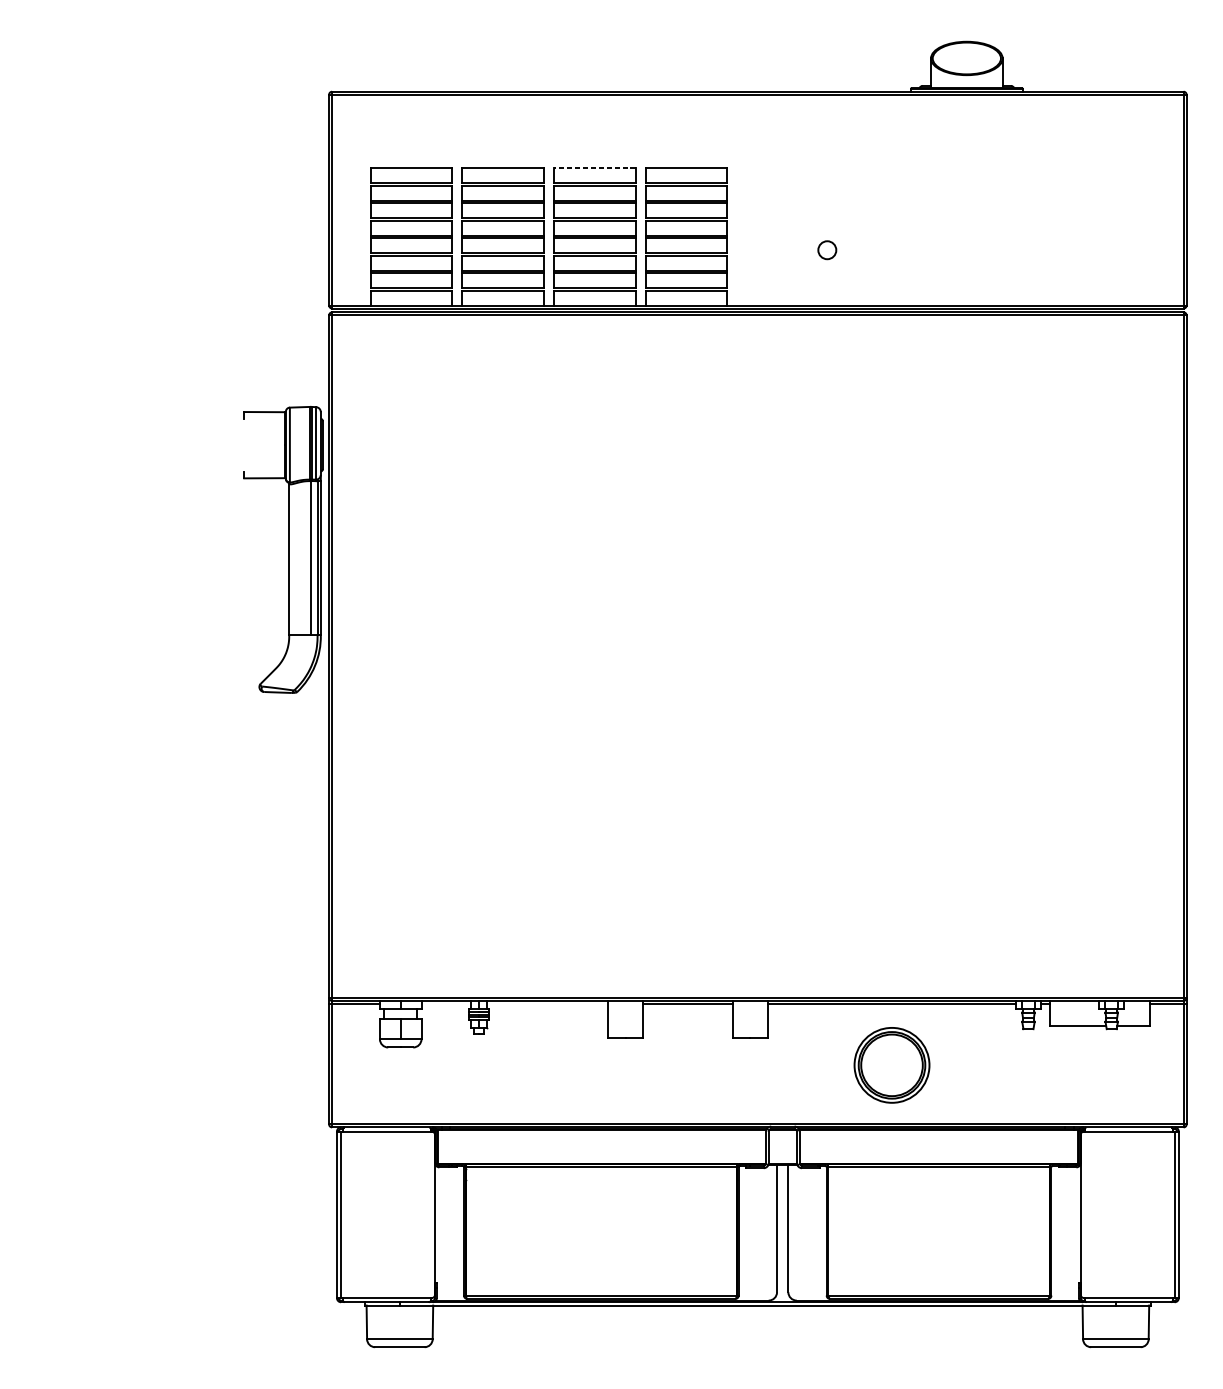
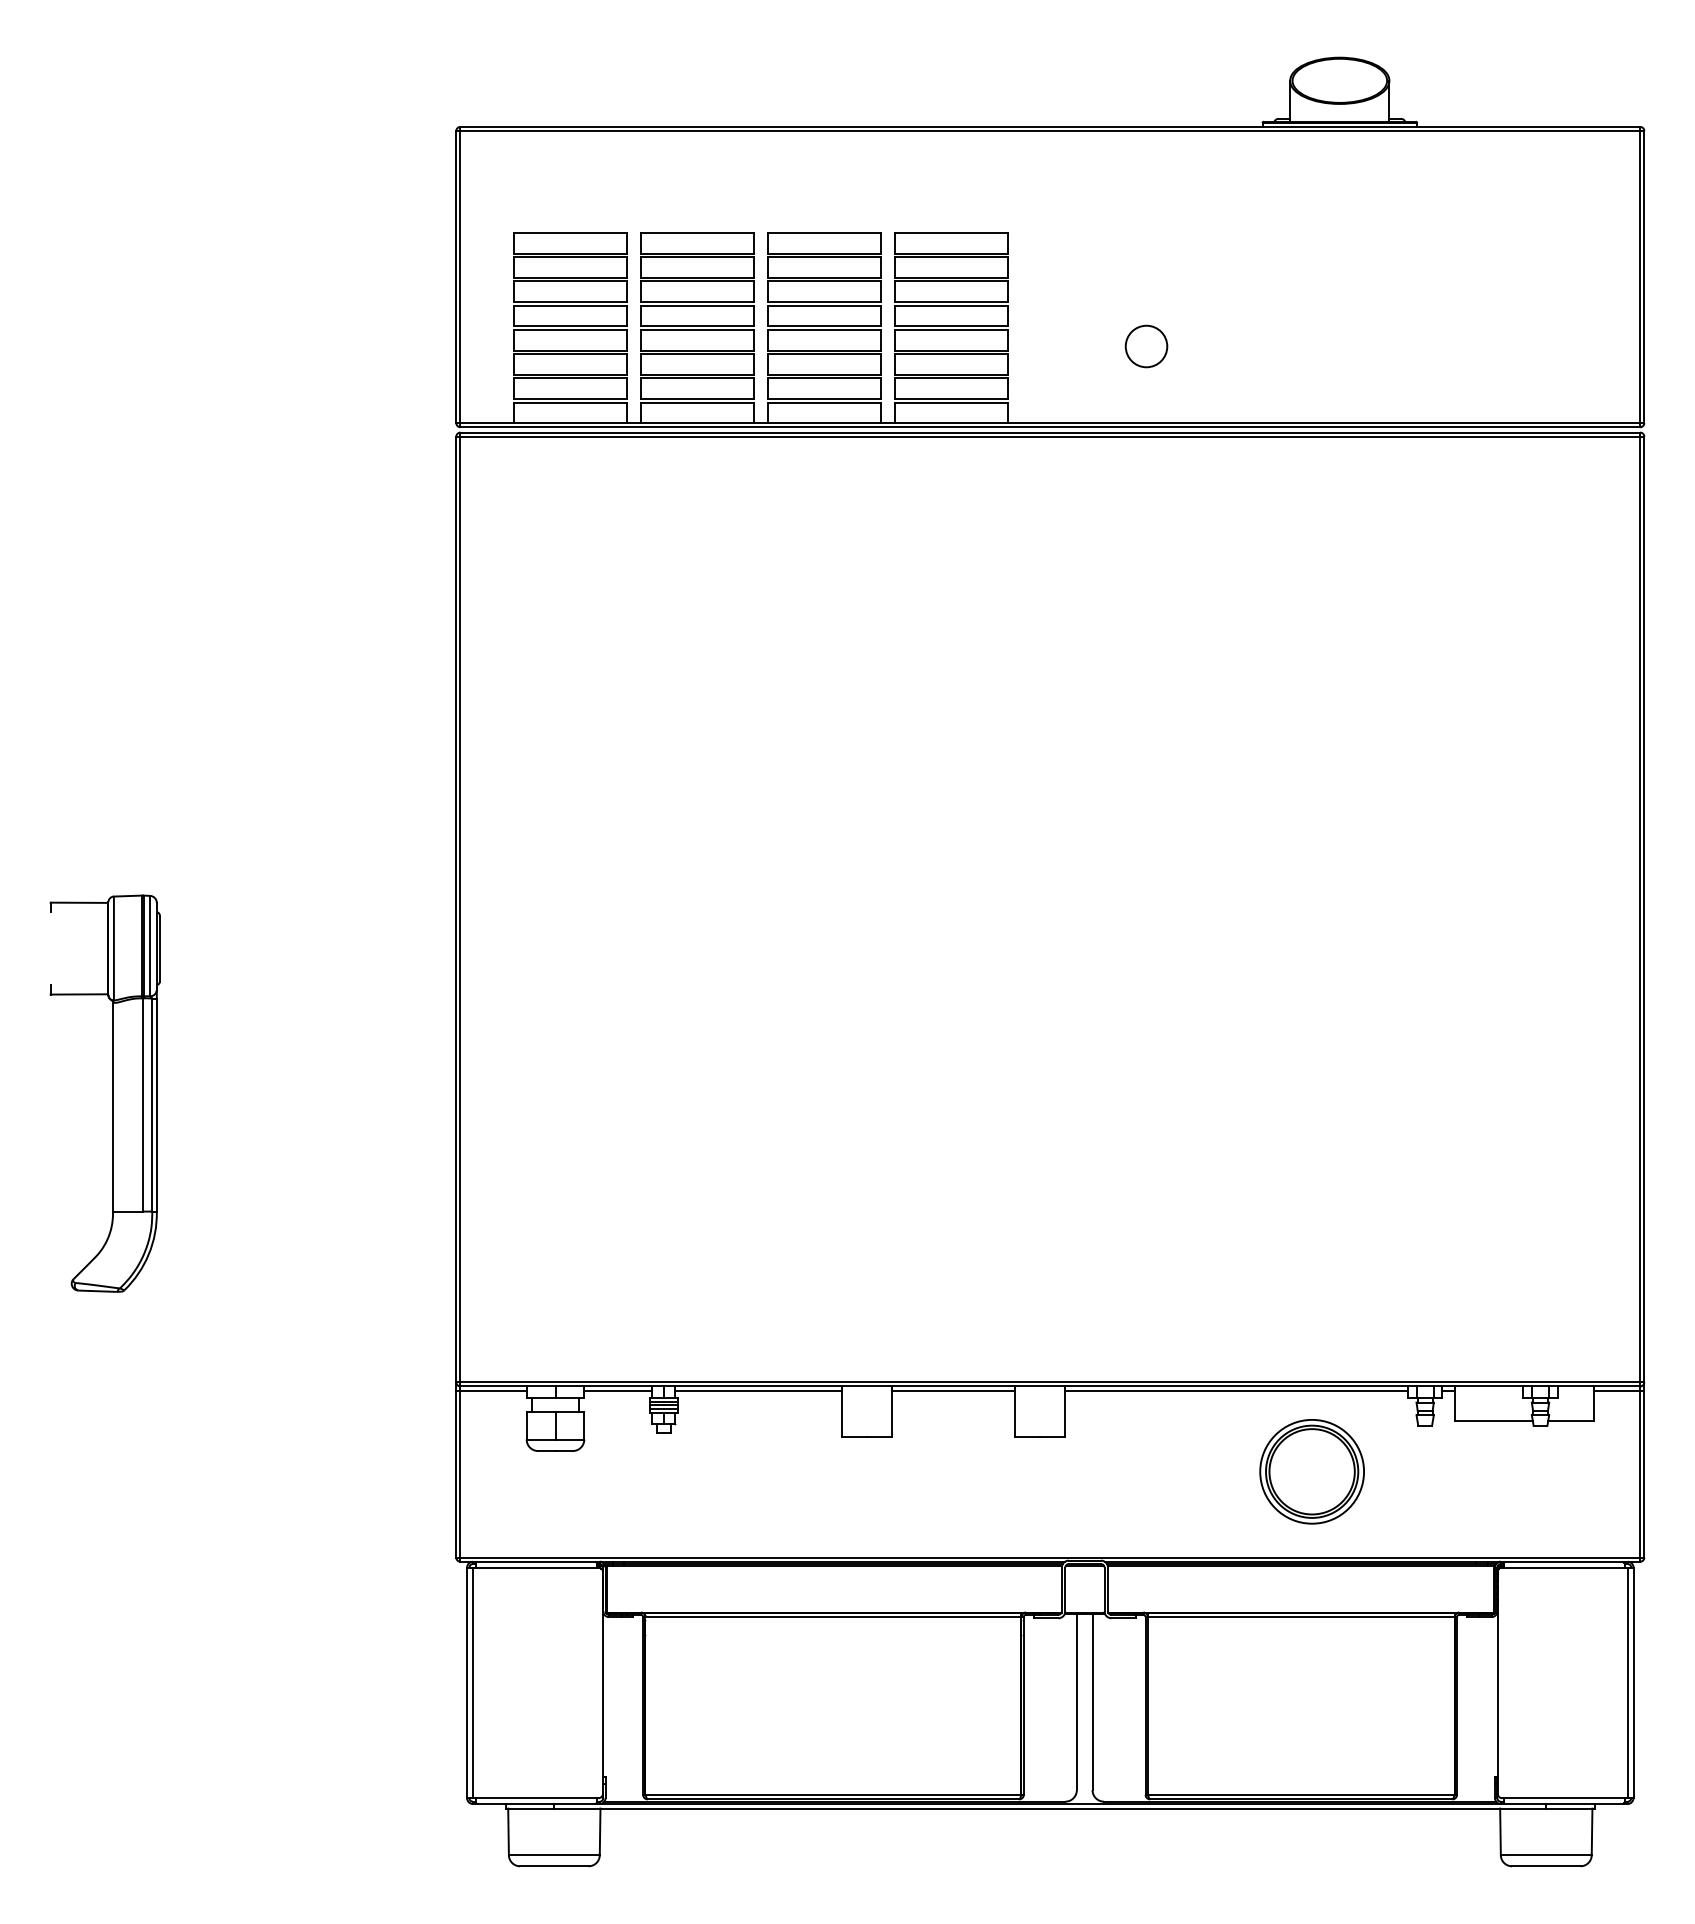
line: (594, 168) -> (824, 233), dashed -> solid
circle: (827, 250) -> (1146, 346), size x1.67
part: (288, 549) -> (112, 1093), moved
line: (446, 1003) -> (618, 1390), added
line: (547, 1003) -> (758, 1390), added
part: (891, 1065) -> (1311, 1471), moved

